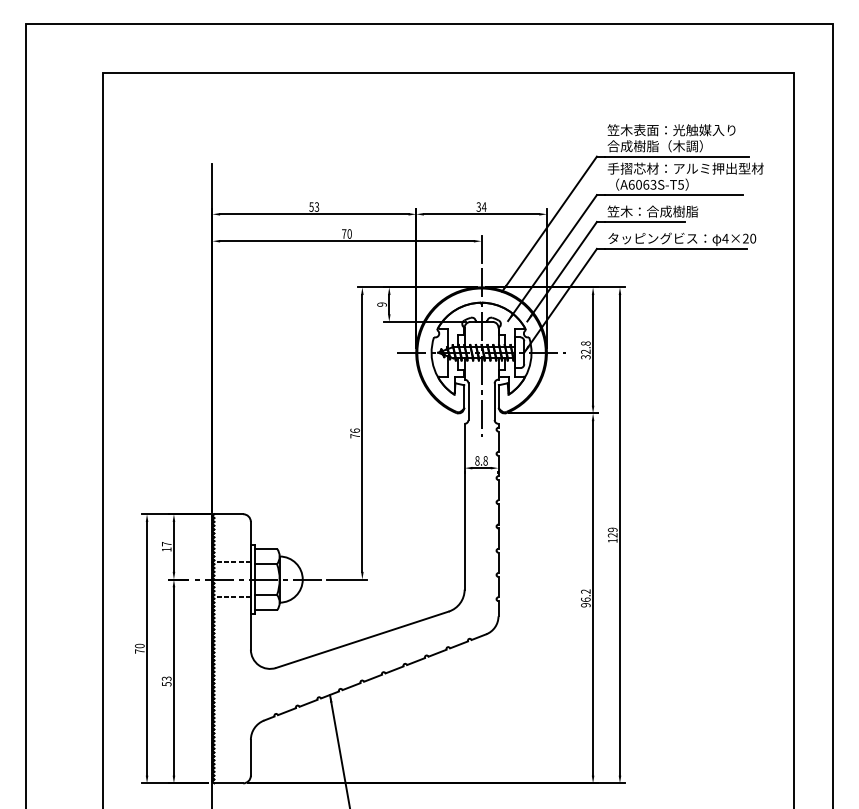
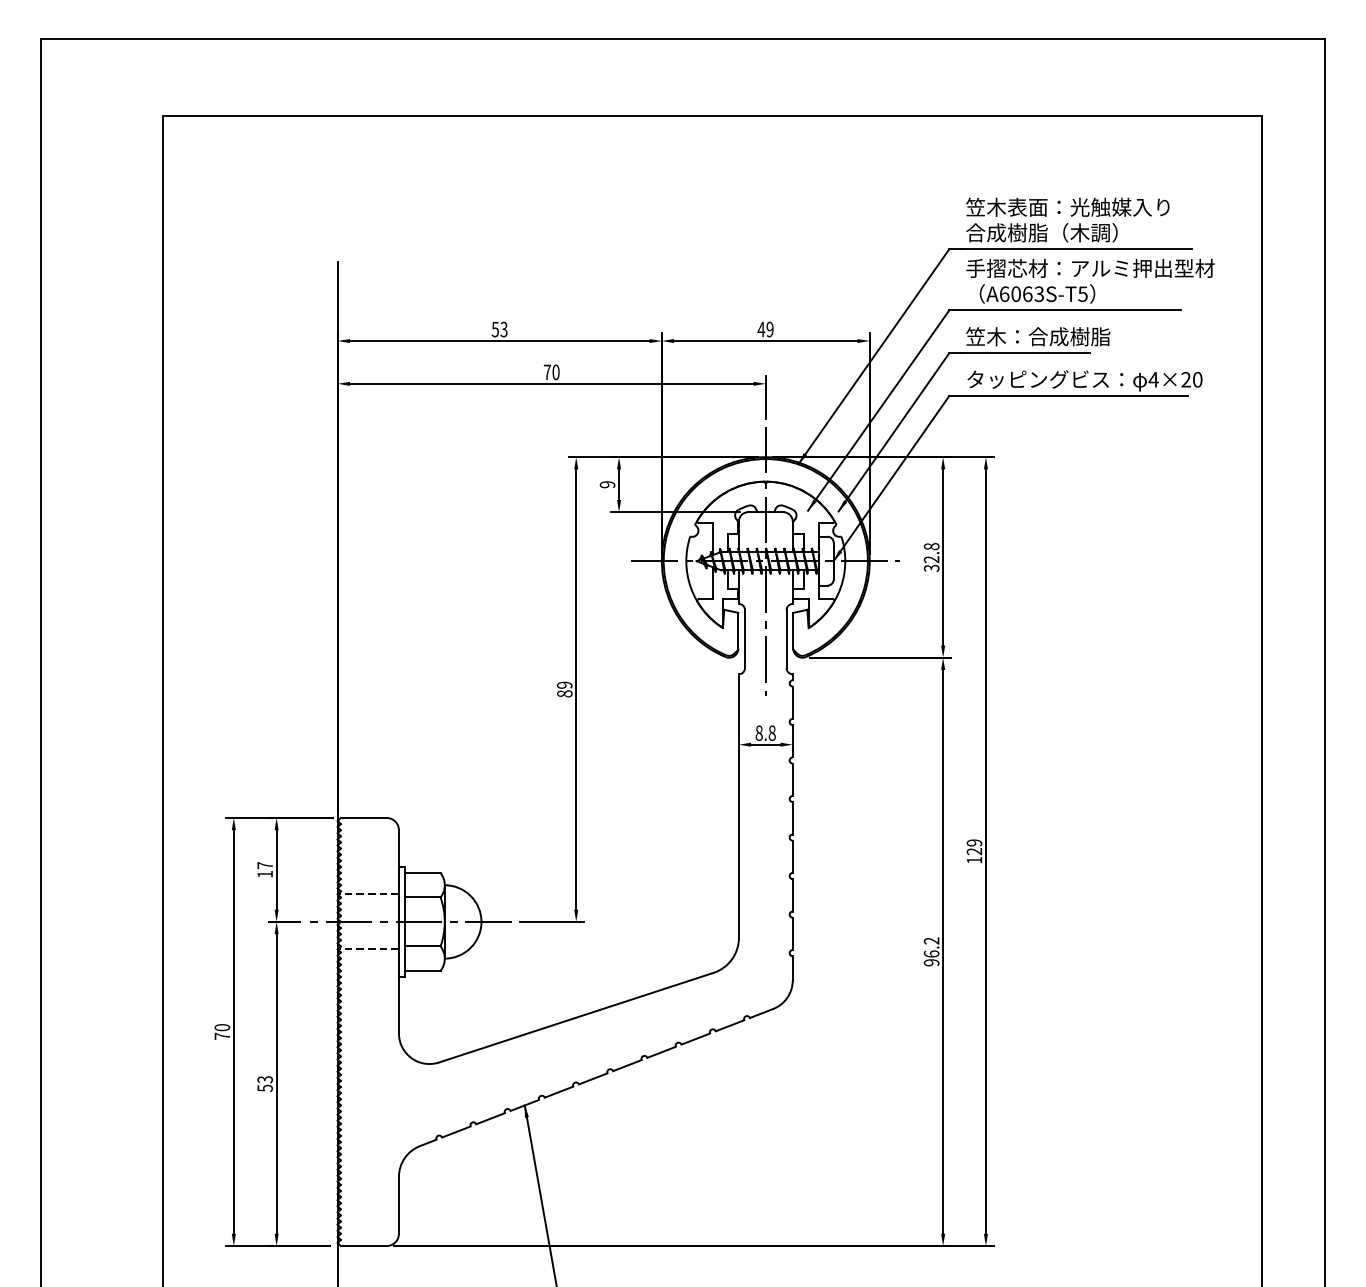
text: (481, 206) -> (765, 328), 34 -> 49
text: (355, 433) -> (565, 689), 76 -> 89

